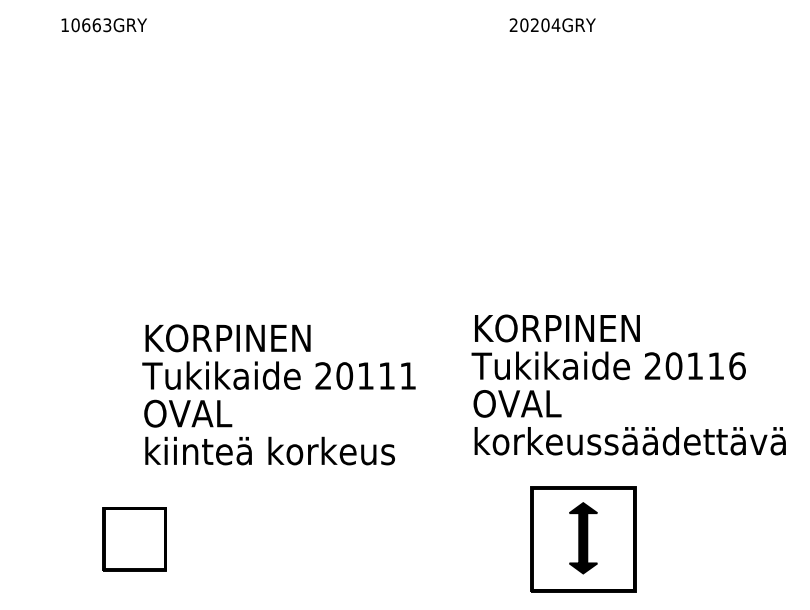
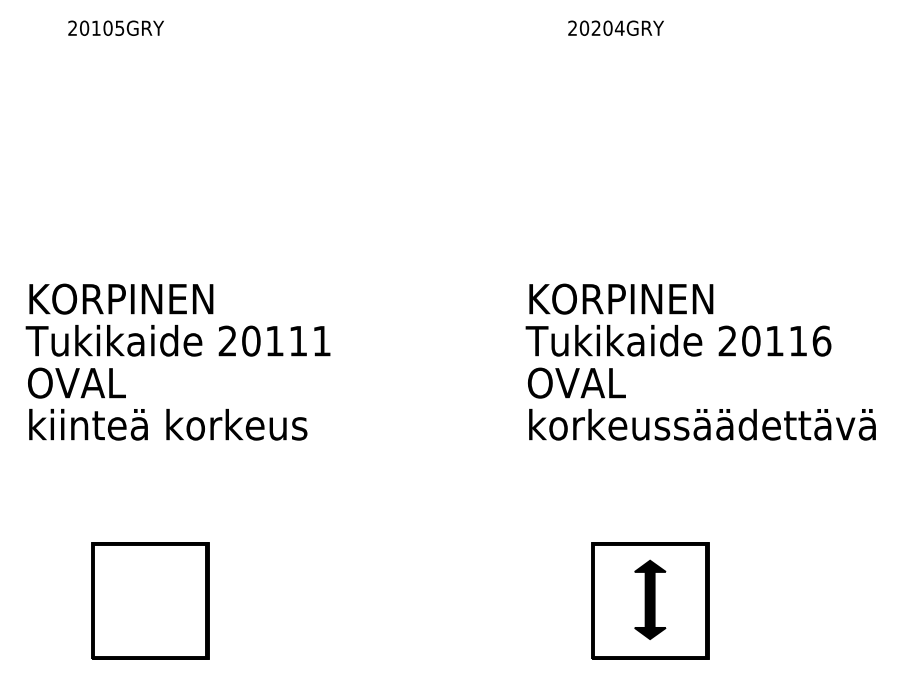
text: (86, 24) -> (96, 27), 10663GRY -> 20105GRY
text: (628, 384) -> (700, 361), moved
text: (278, 394) -> (177, 361), moved
part: (134, 538) -> (150, 600), size x1.67

